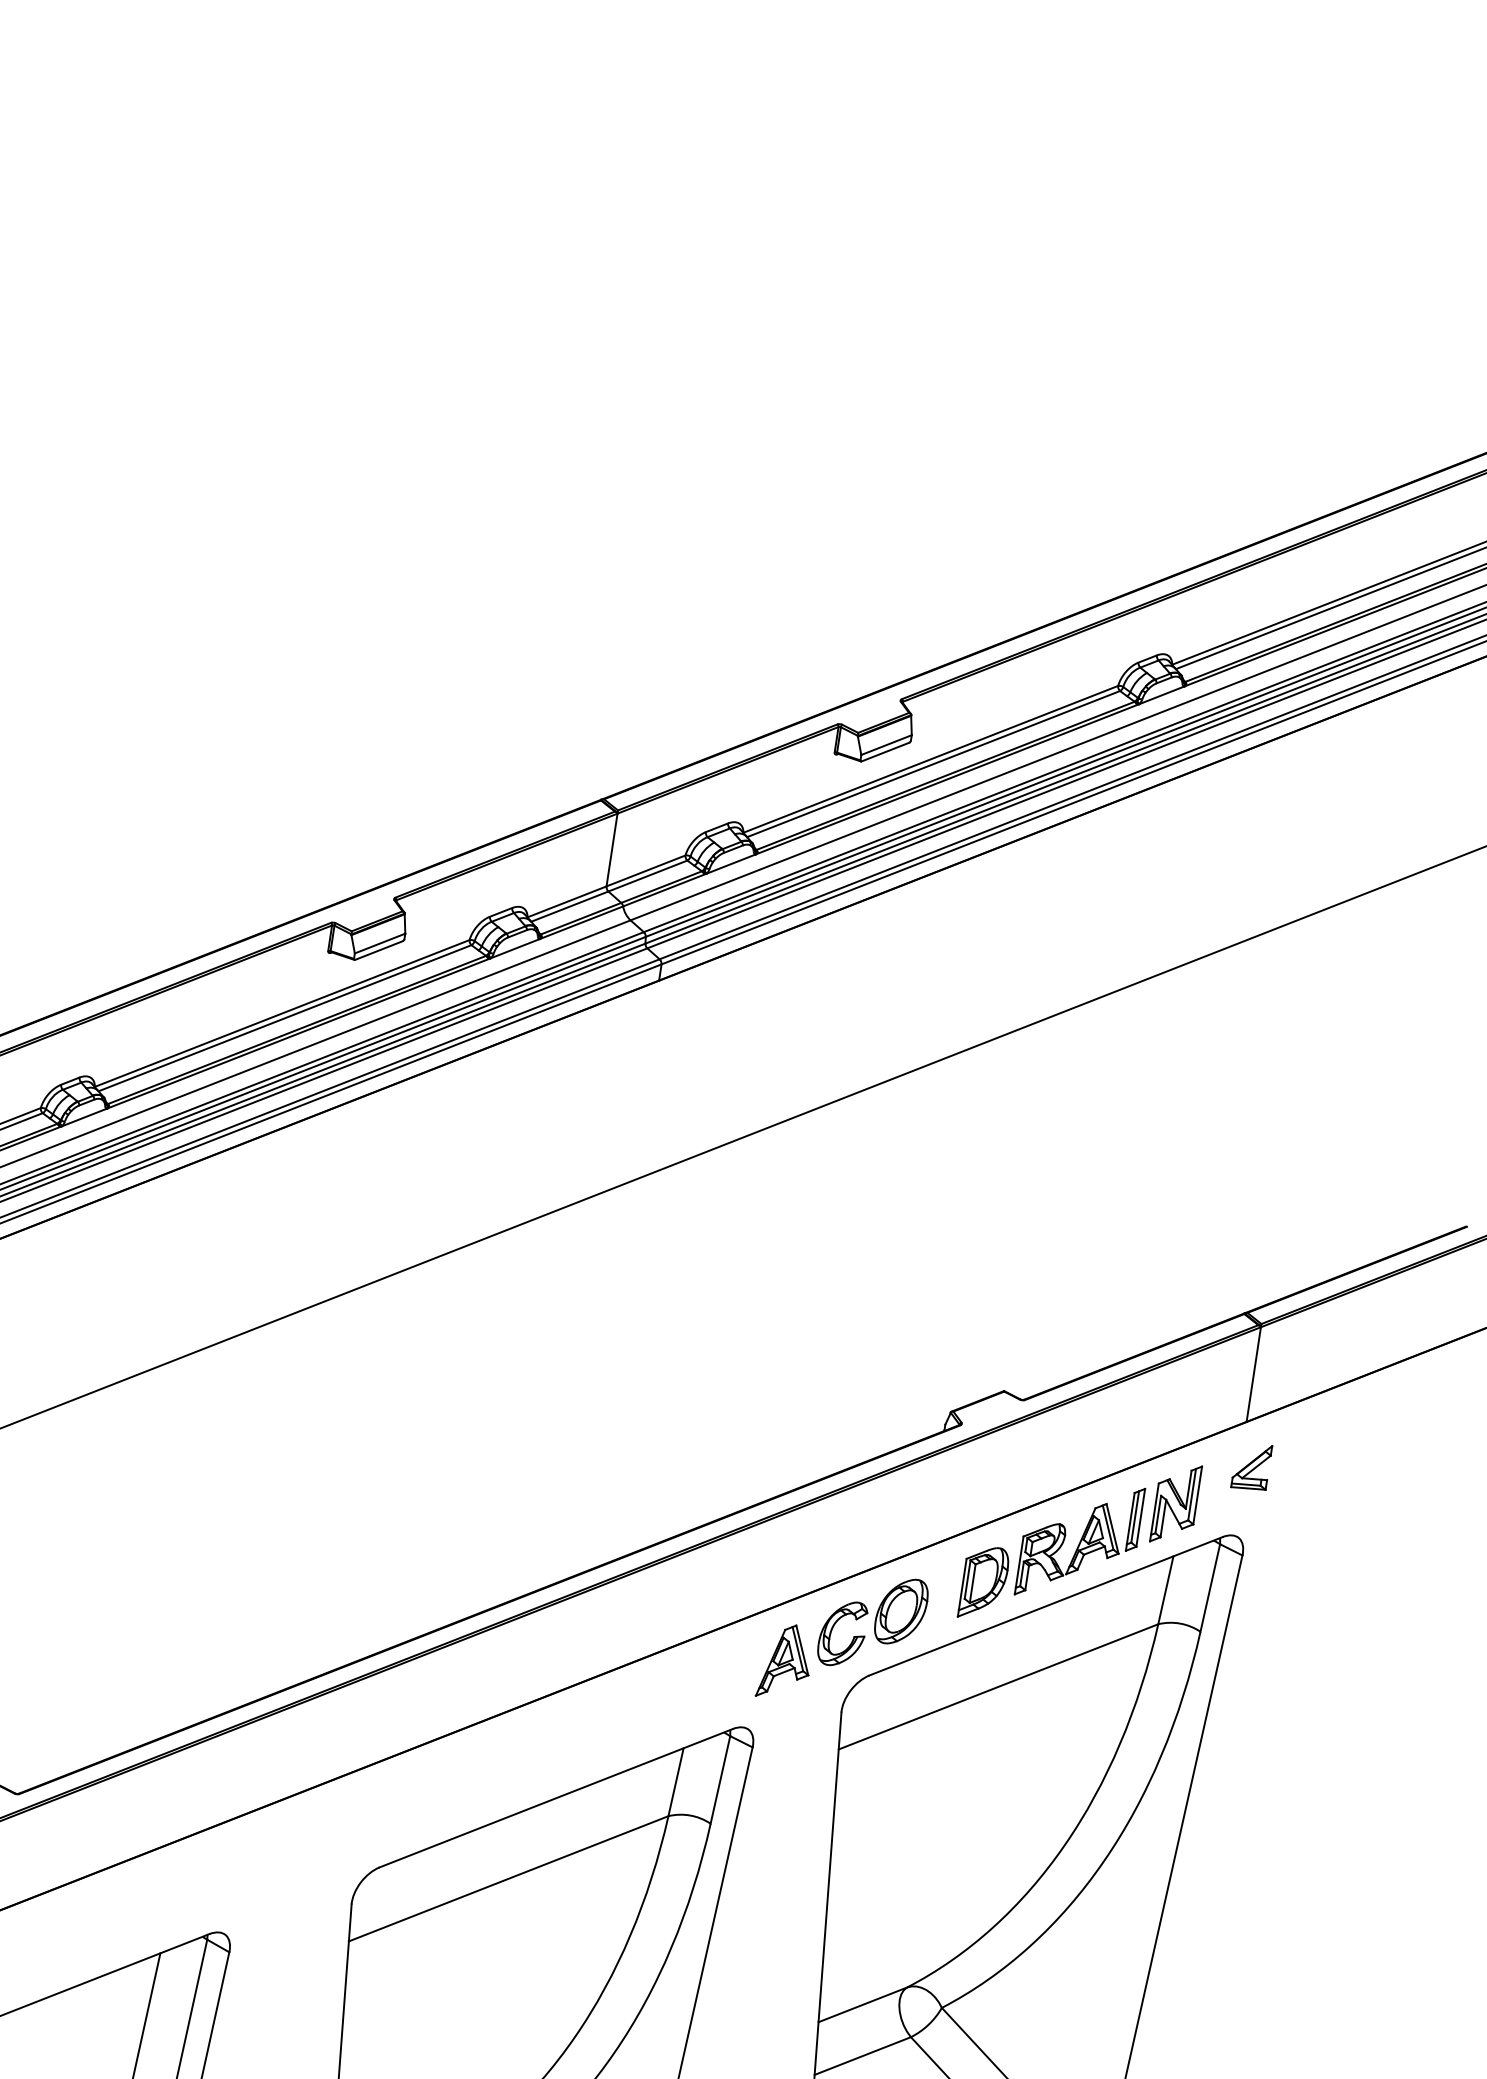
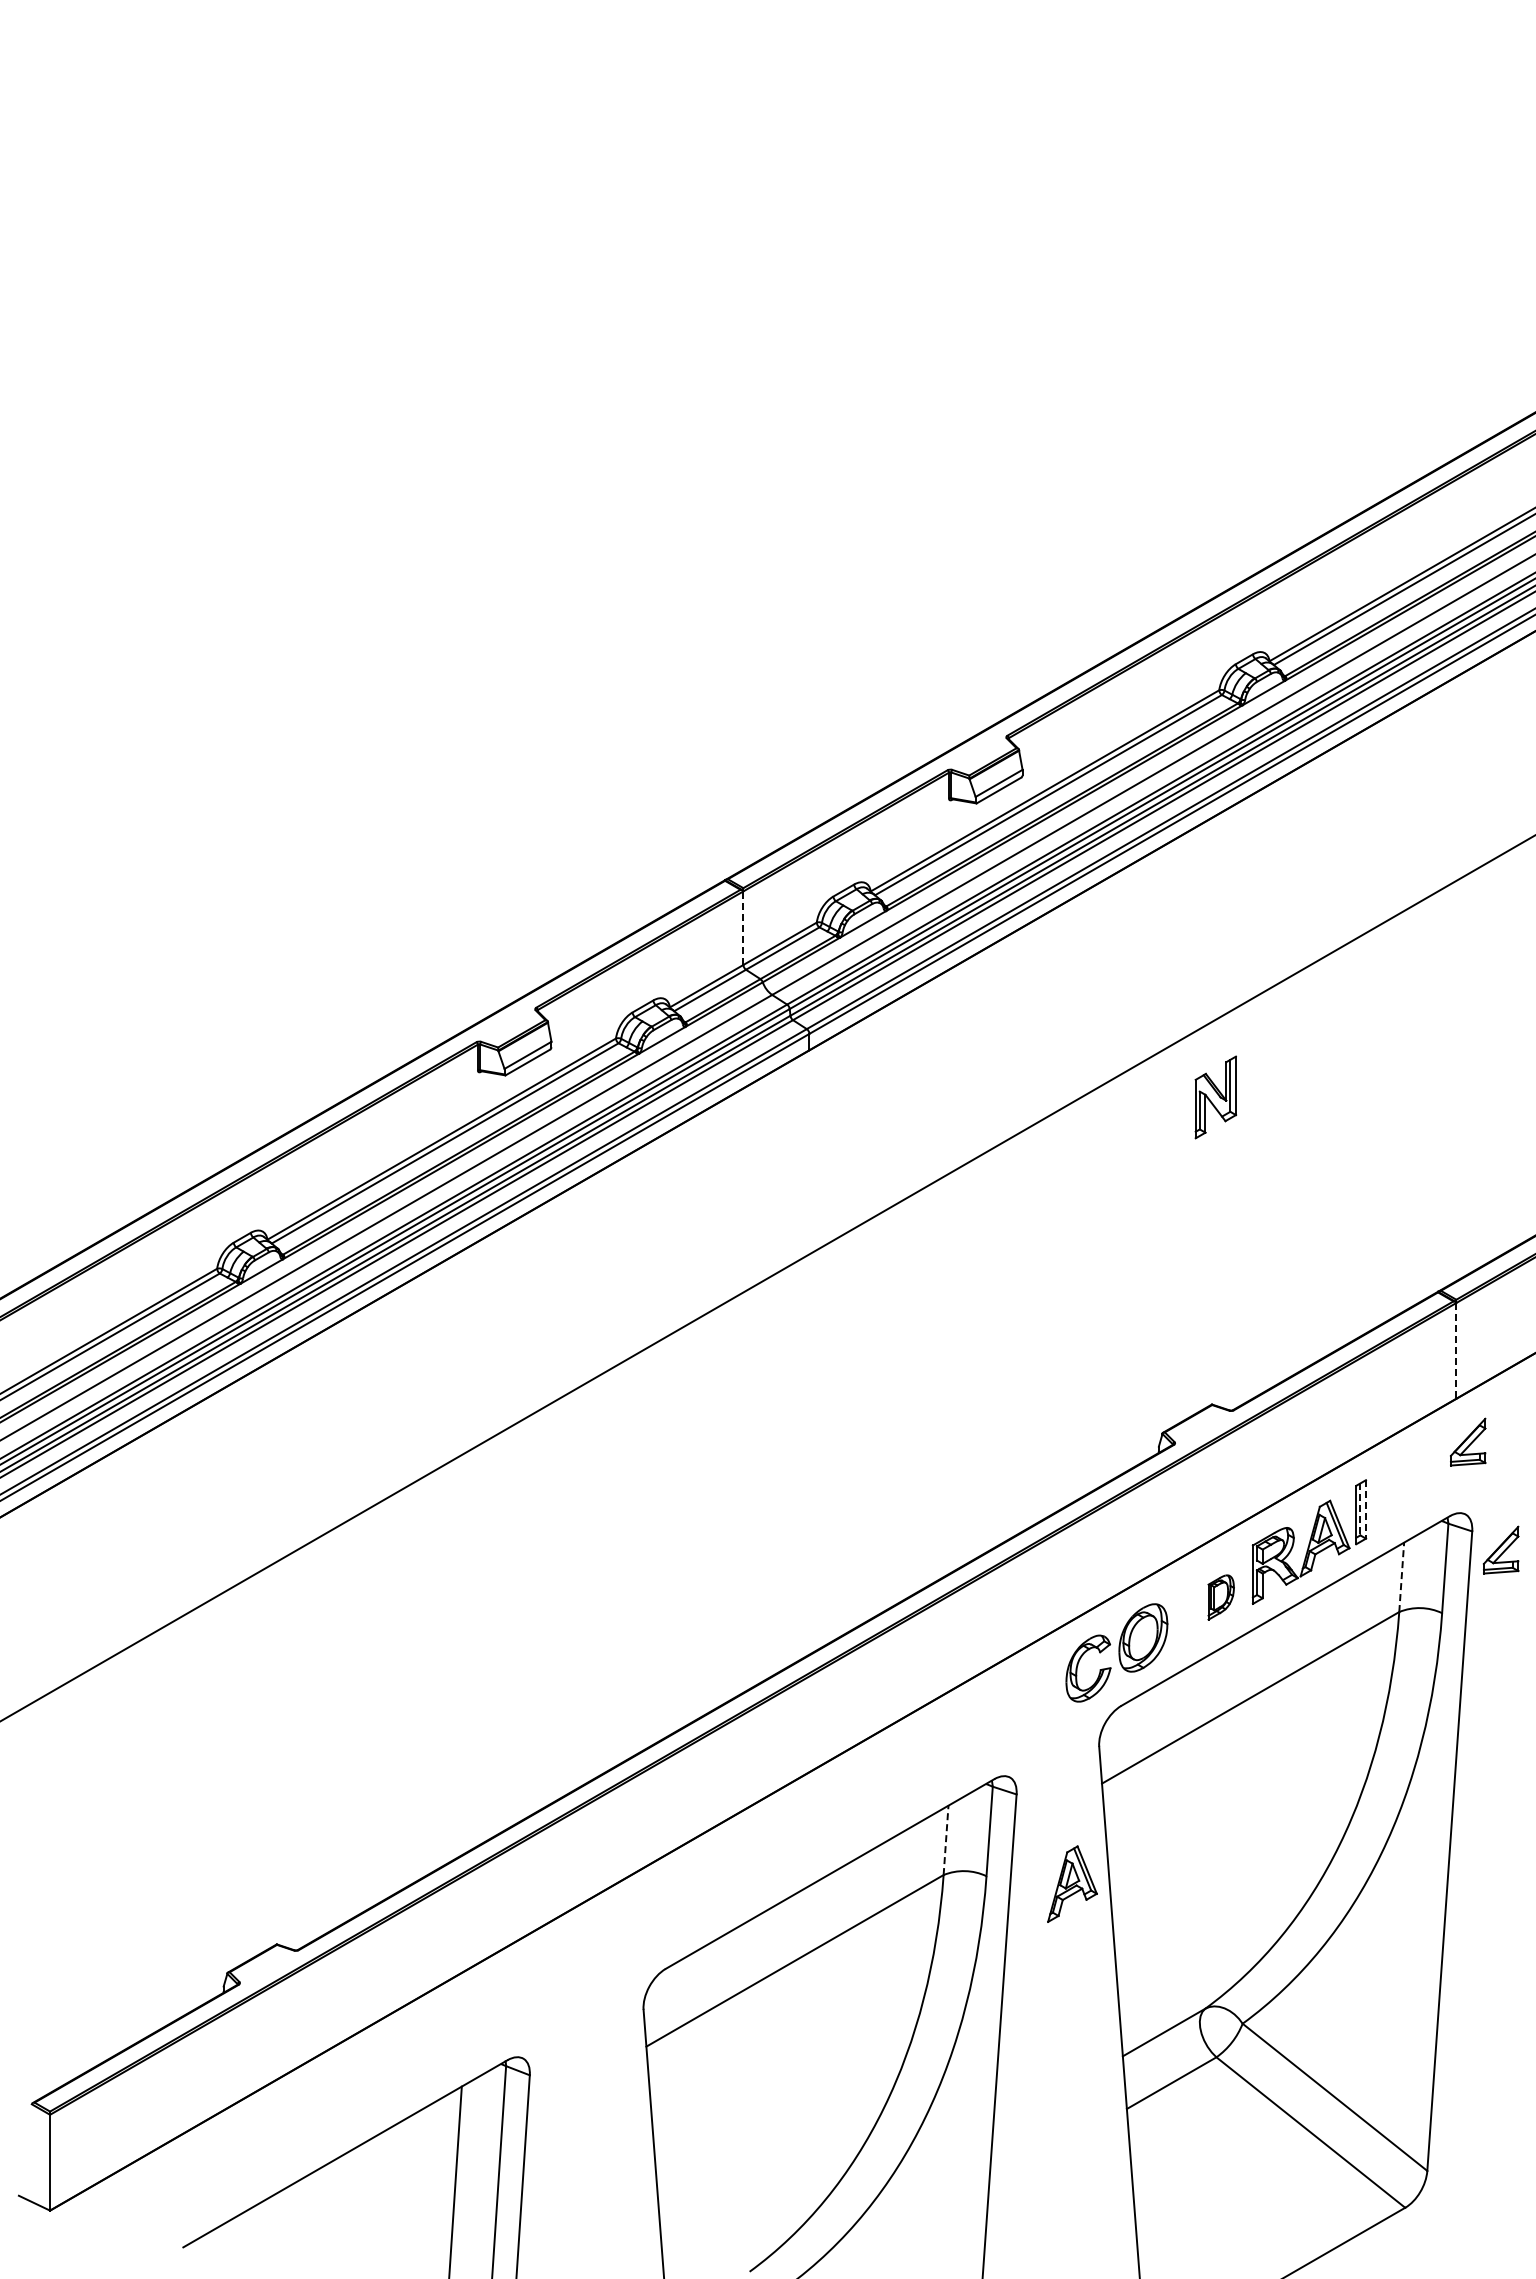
line: (612, 850) -> (743, 928), solid -> dashed
line: (1253, 1374) -> (1456, 1350), solid -> dashed
part: (1175, 1503) -> (1215, 1097), moved
line: (1135, 1517) -> (1360, 1509), solid -> dashed
line: (1141, 1517) -> (1366, 1509), solid -> dashed
part: (1268, 1577) -> (1501, 1549), added
part: (984, 1583) -> (1221, 1597), size x0.6
line: (1165, 1590) -> (1401, 1577), solid -> dashed
part: (785, 1661) -> (1072, 1883), moved
line: (676, 1782) -> (946, 1840), solid -> dashed

